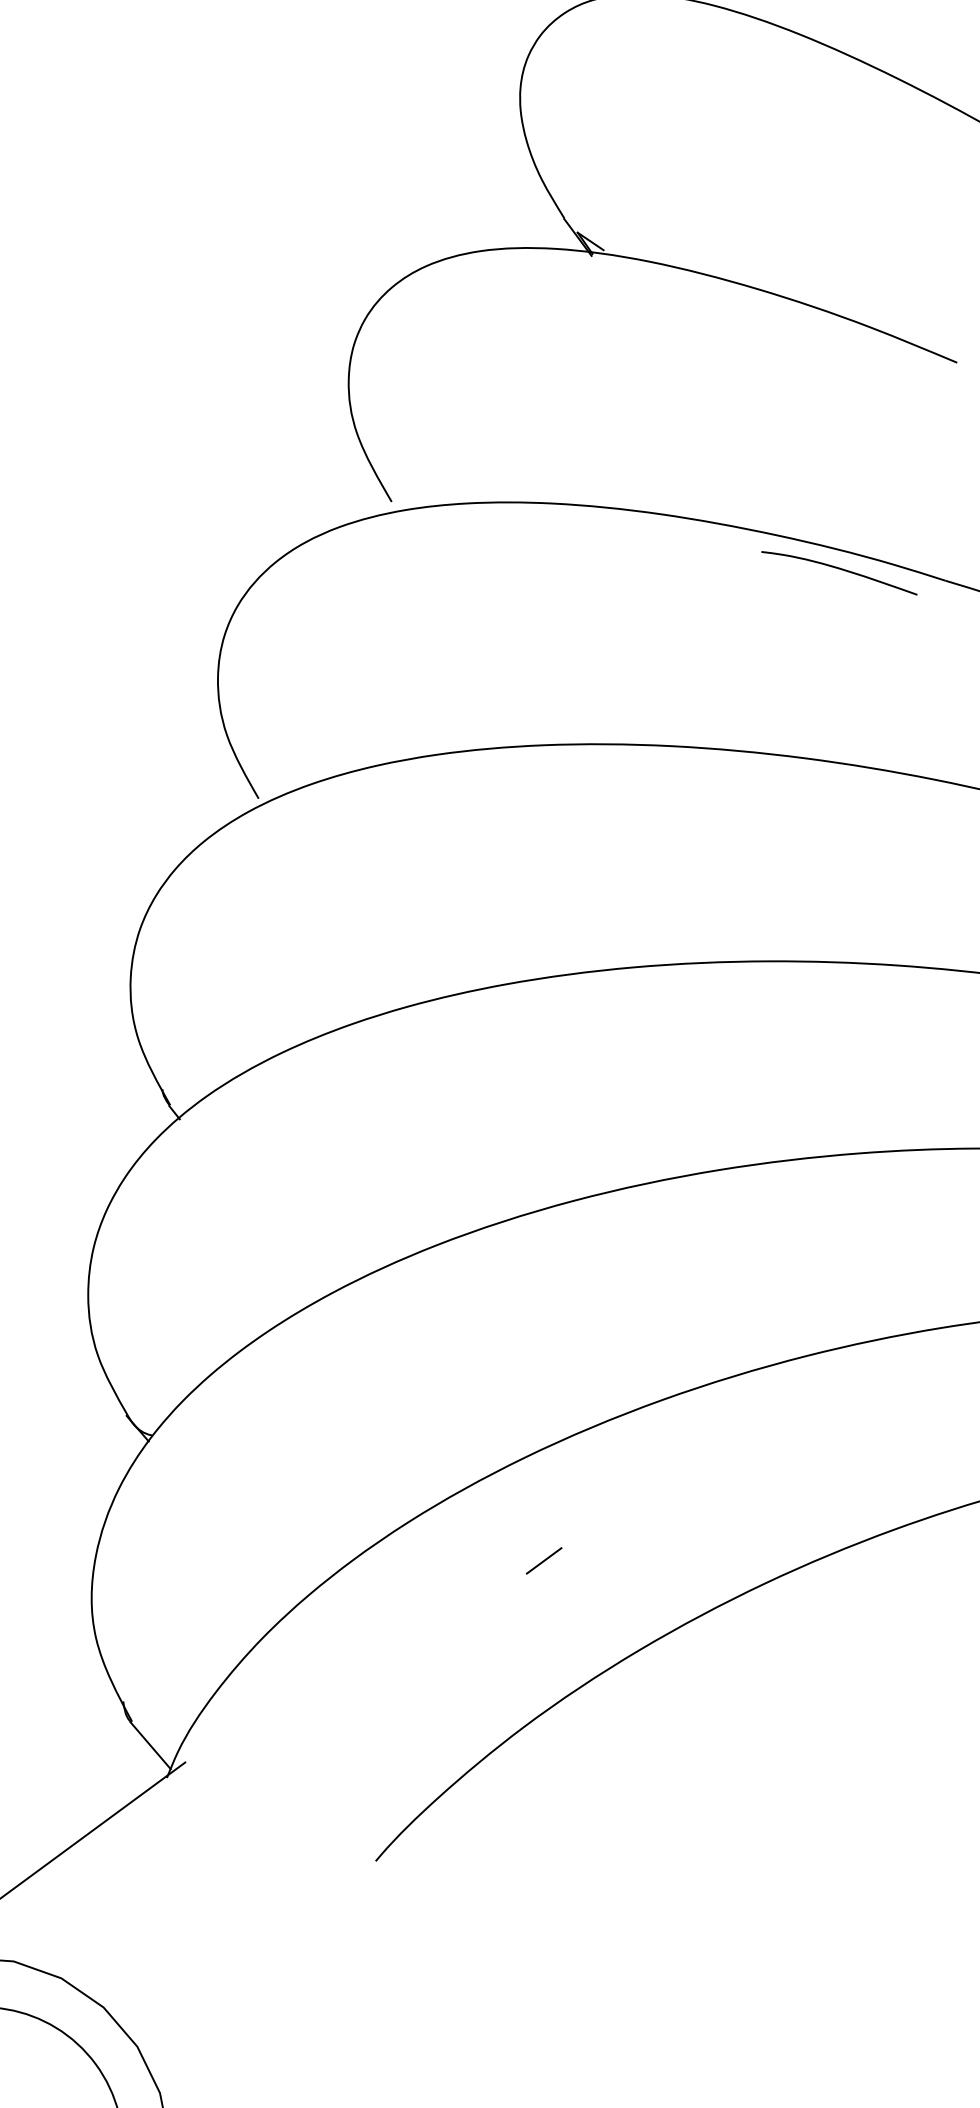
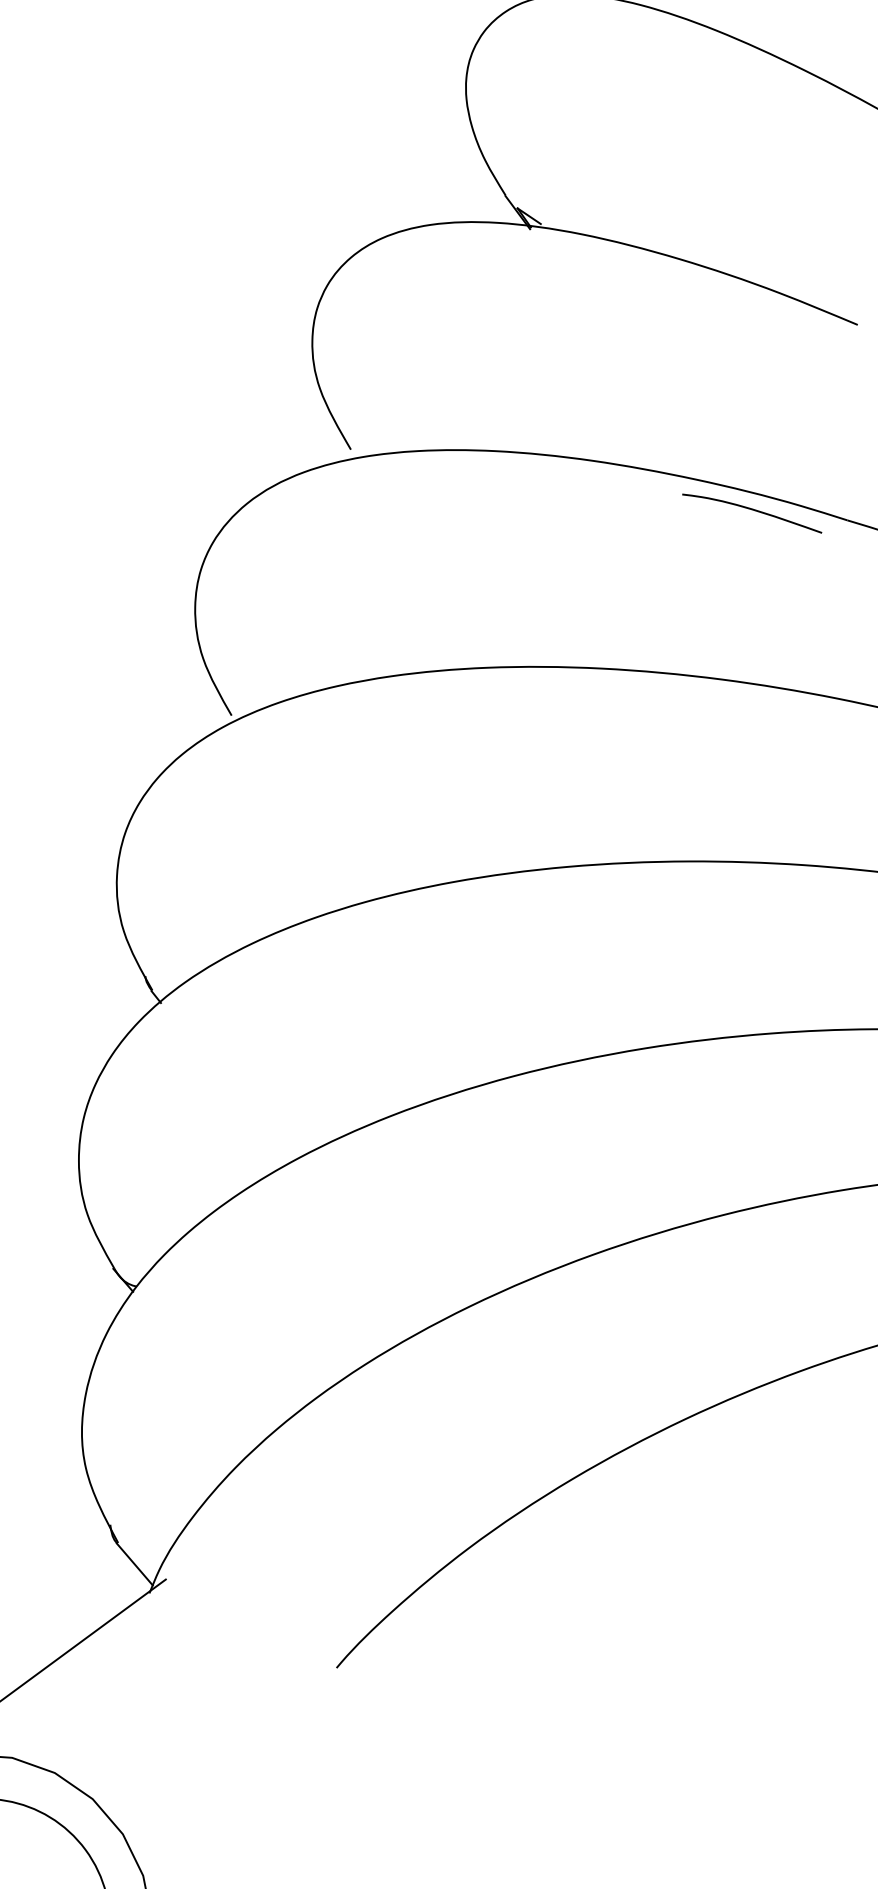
line: (544, 1560) -> (487, 1398), removed

